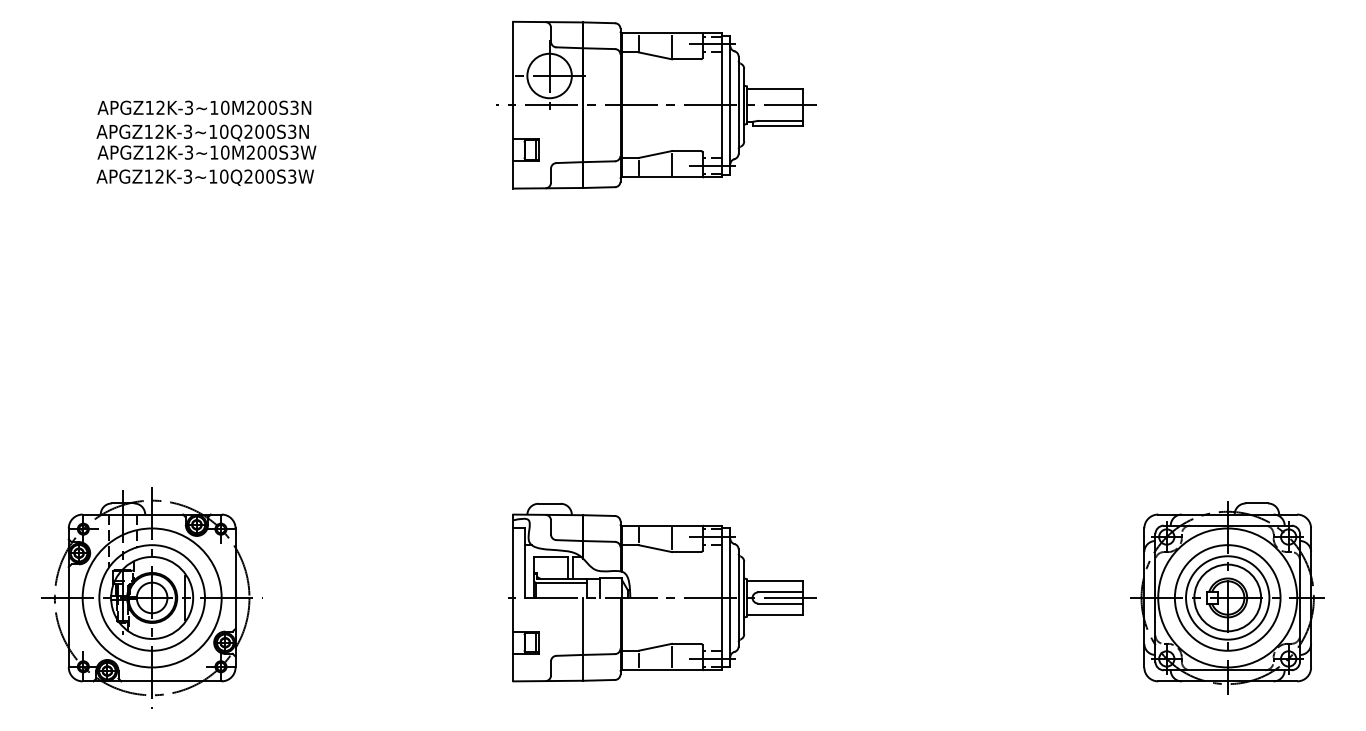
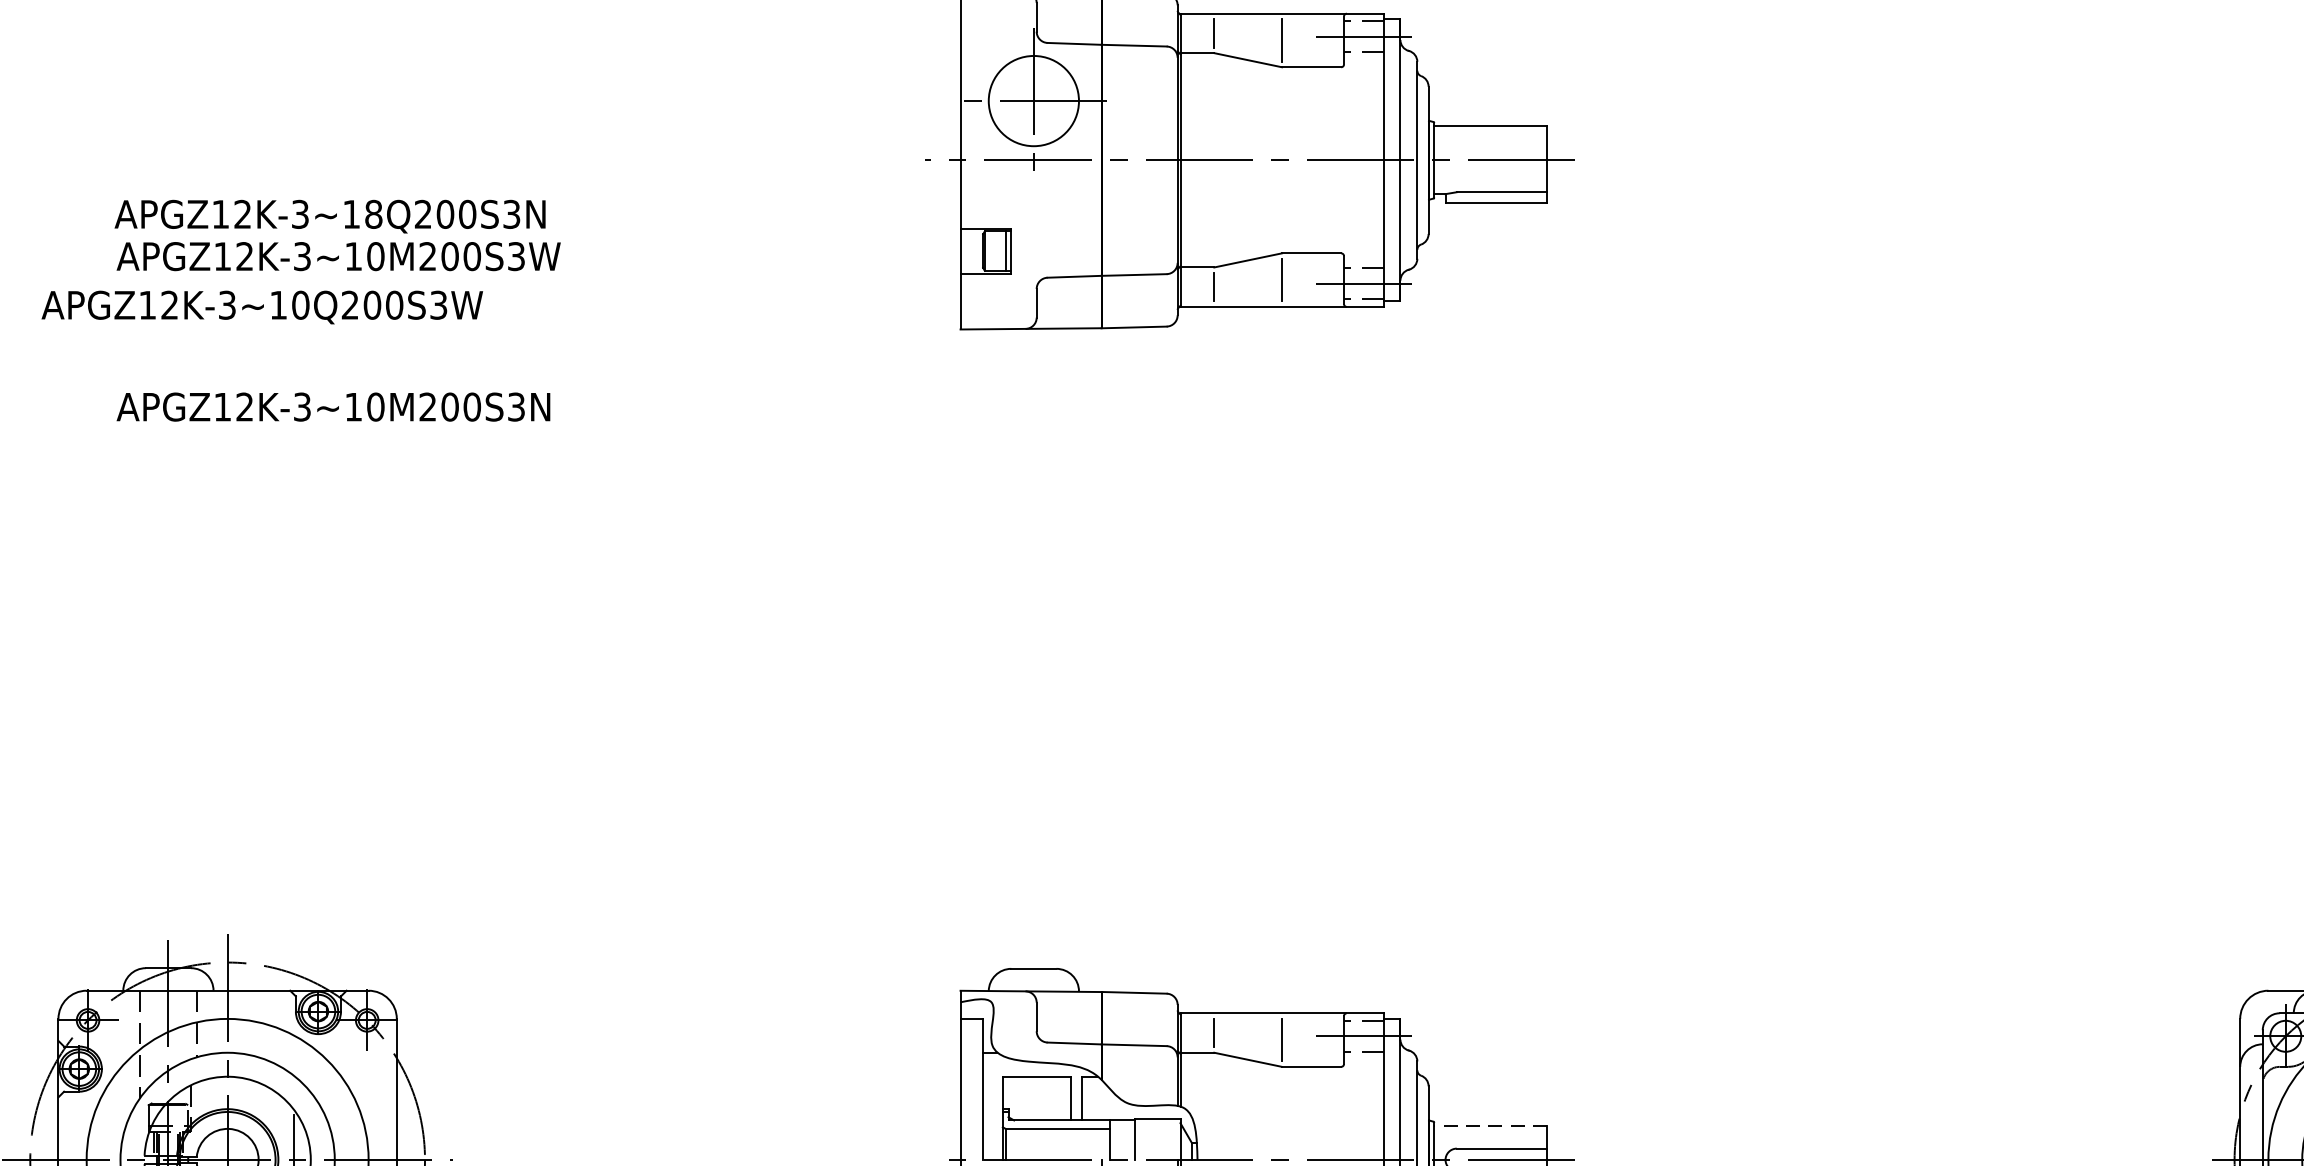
text: (204, 107) -> (333, 406), moved
text: (224, 131) -> (374, 213), APGZ12K-3~10Q200S3N -> APGZ12K-3~18Q200S3N
text: (204, 177) -> (260, 306), moved
line: (774, 581) -> (1490, 1126), solid -> dashed

